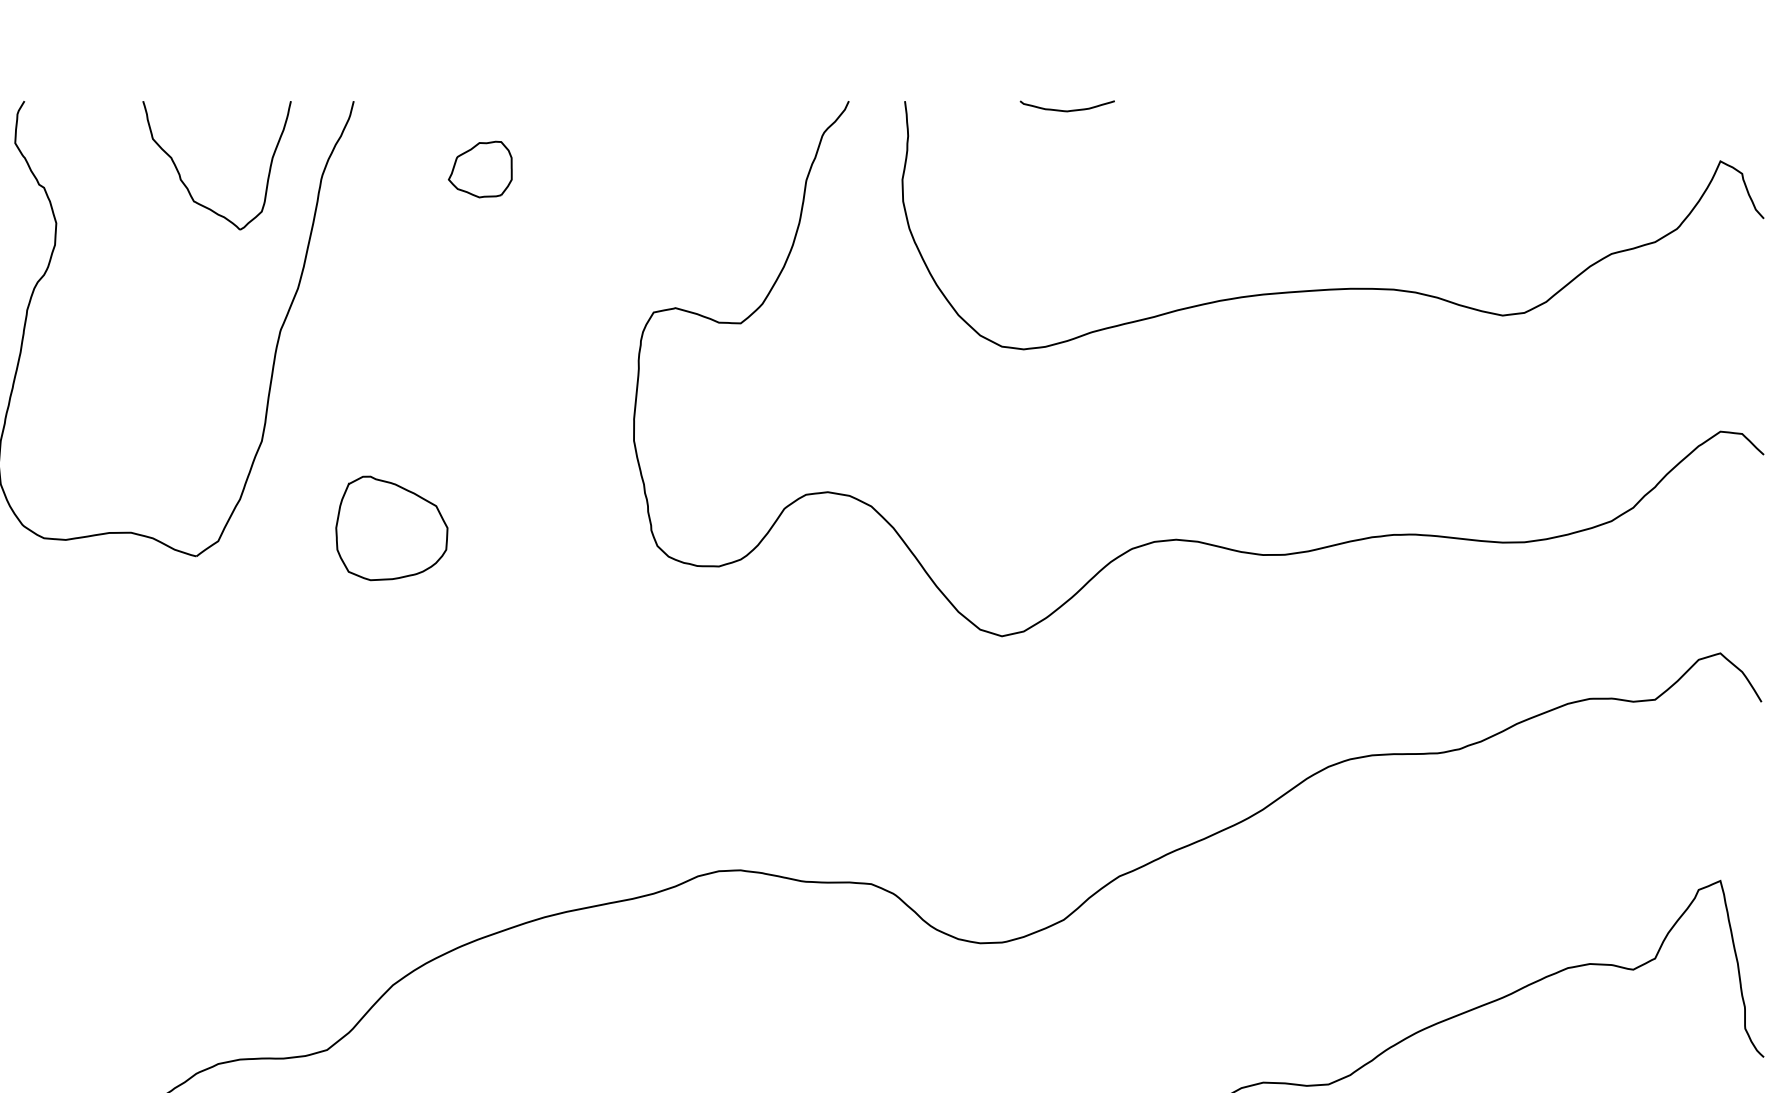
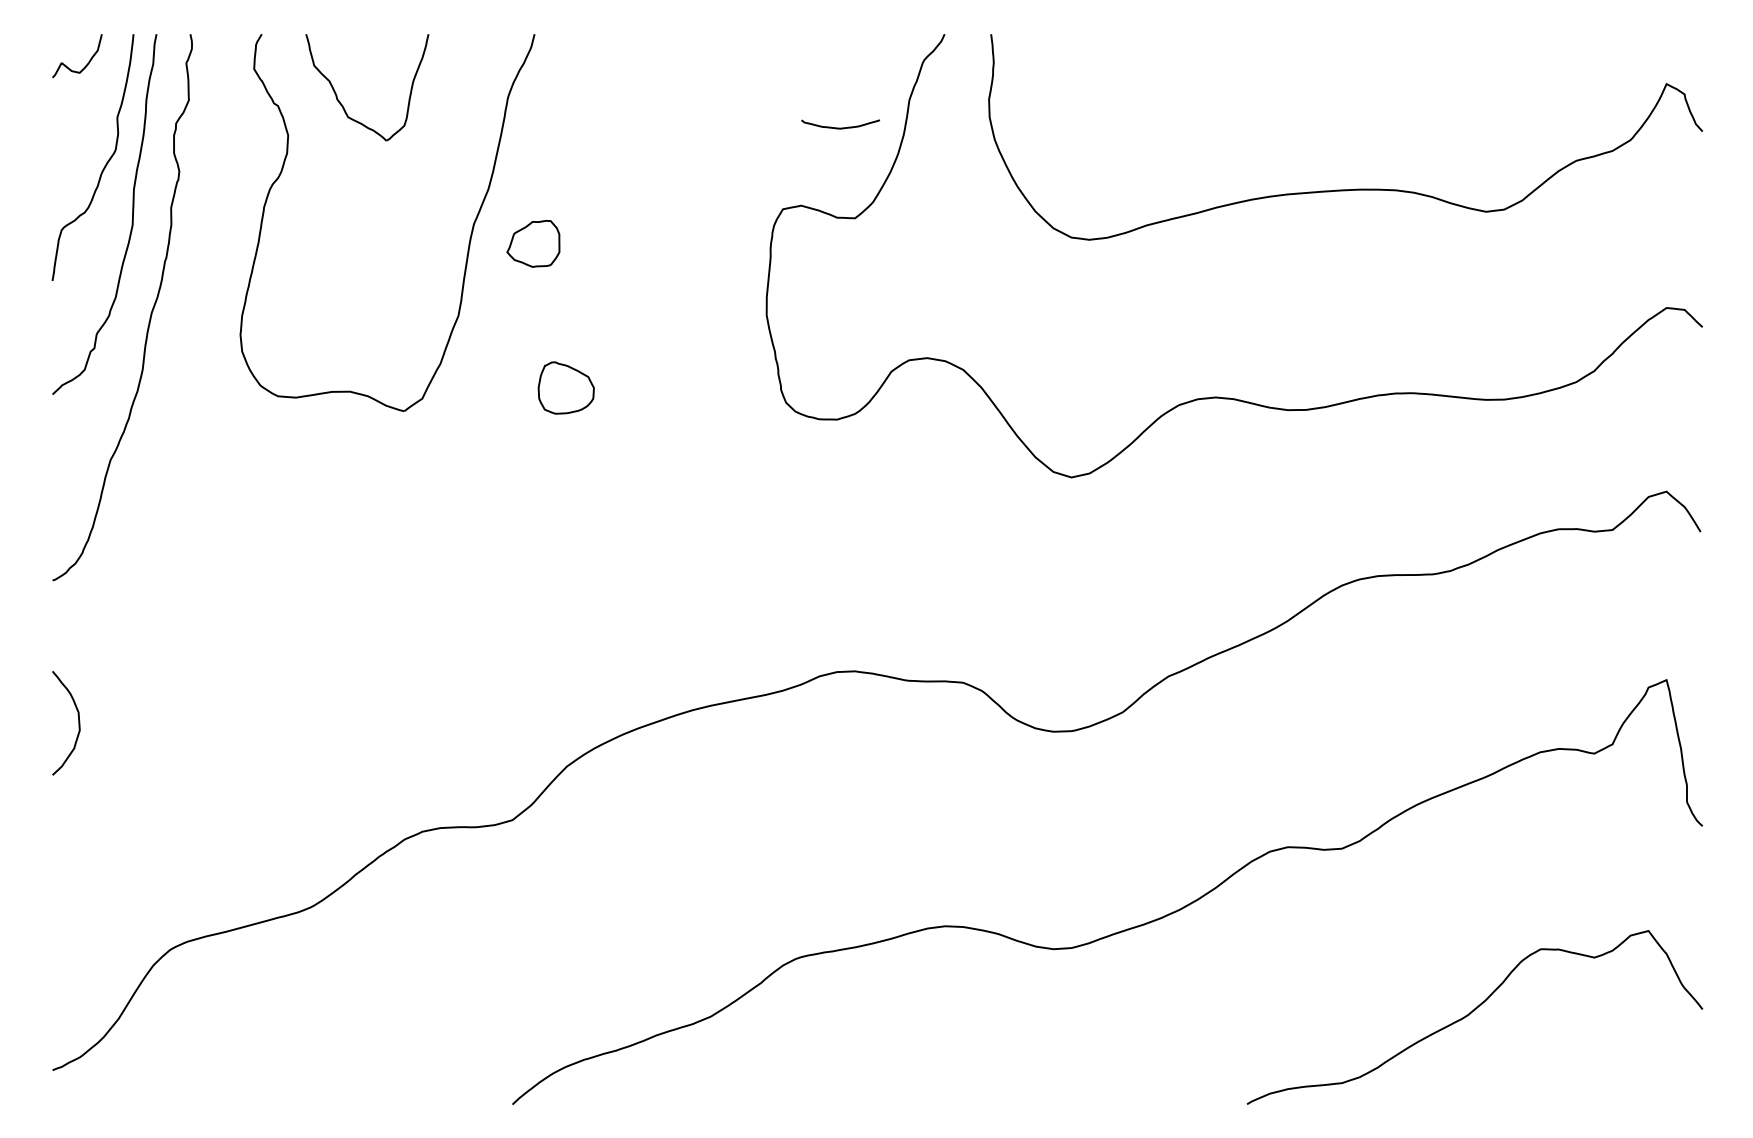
curve: (1067, 109) -> (840, 127), moved
part: (480, 169) -> (533, 243), moved
part: (188, 187) -> (343, 105), moved
part: (392, 527) -> (566, 387), size x0.6

